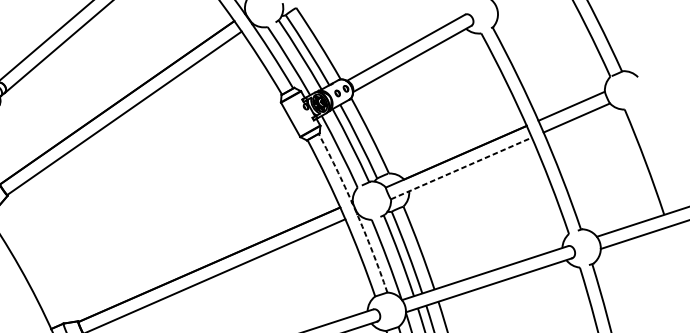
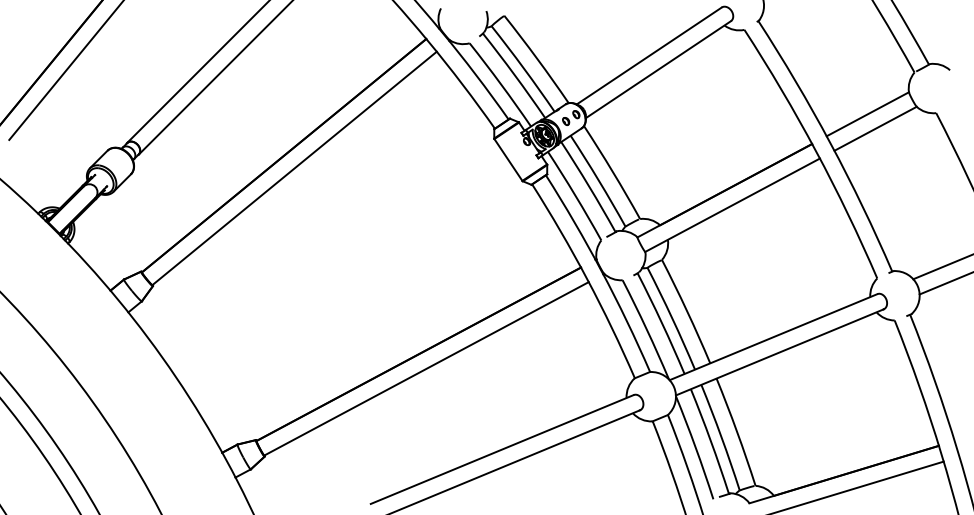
line: (462, 168) -> (733, 205), dashed -> solid
arc: (355, 211) -> (601, 271), dashed -> solid

